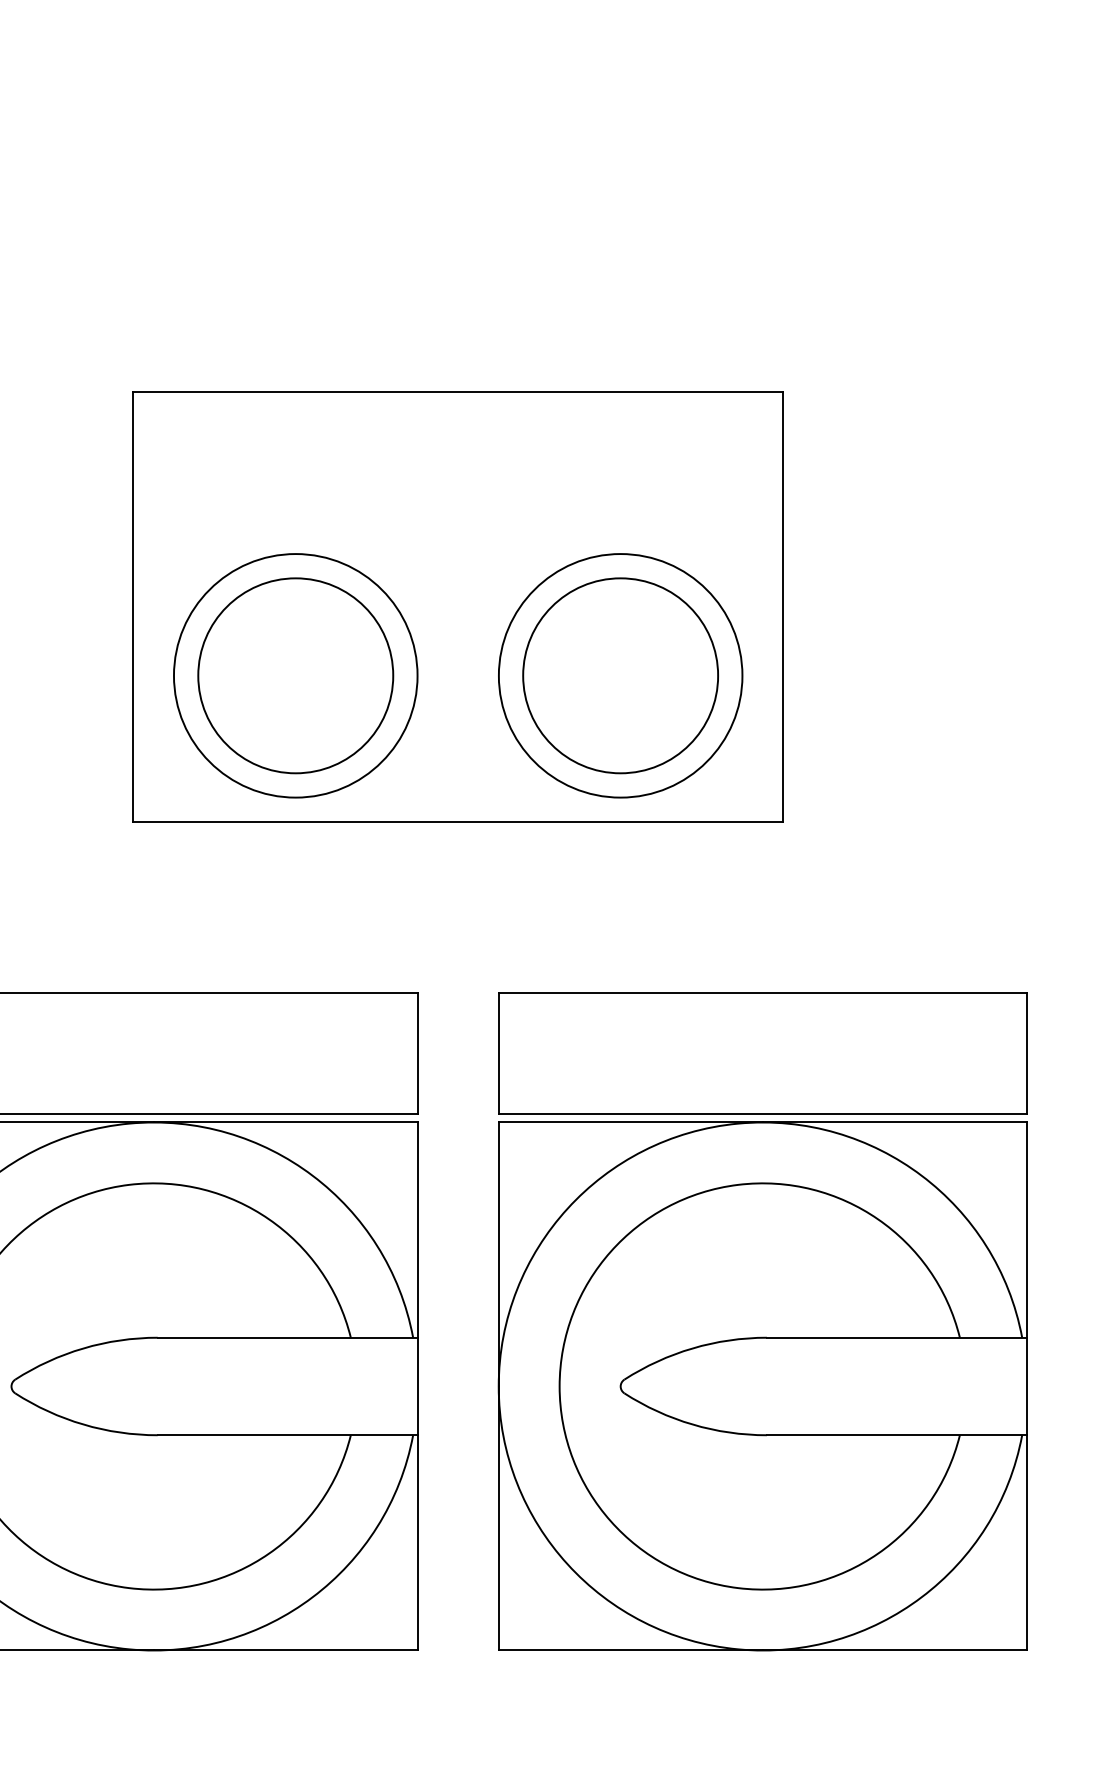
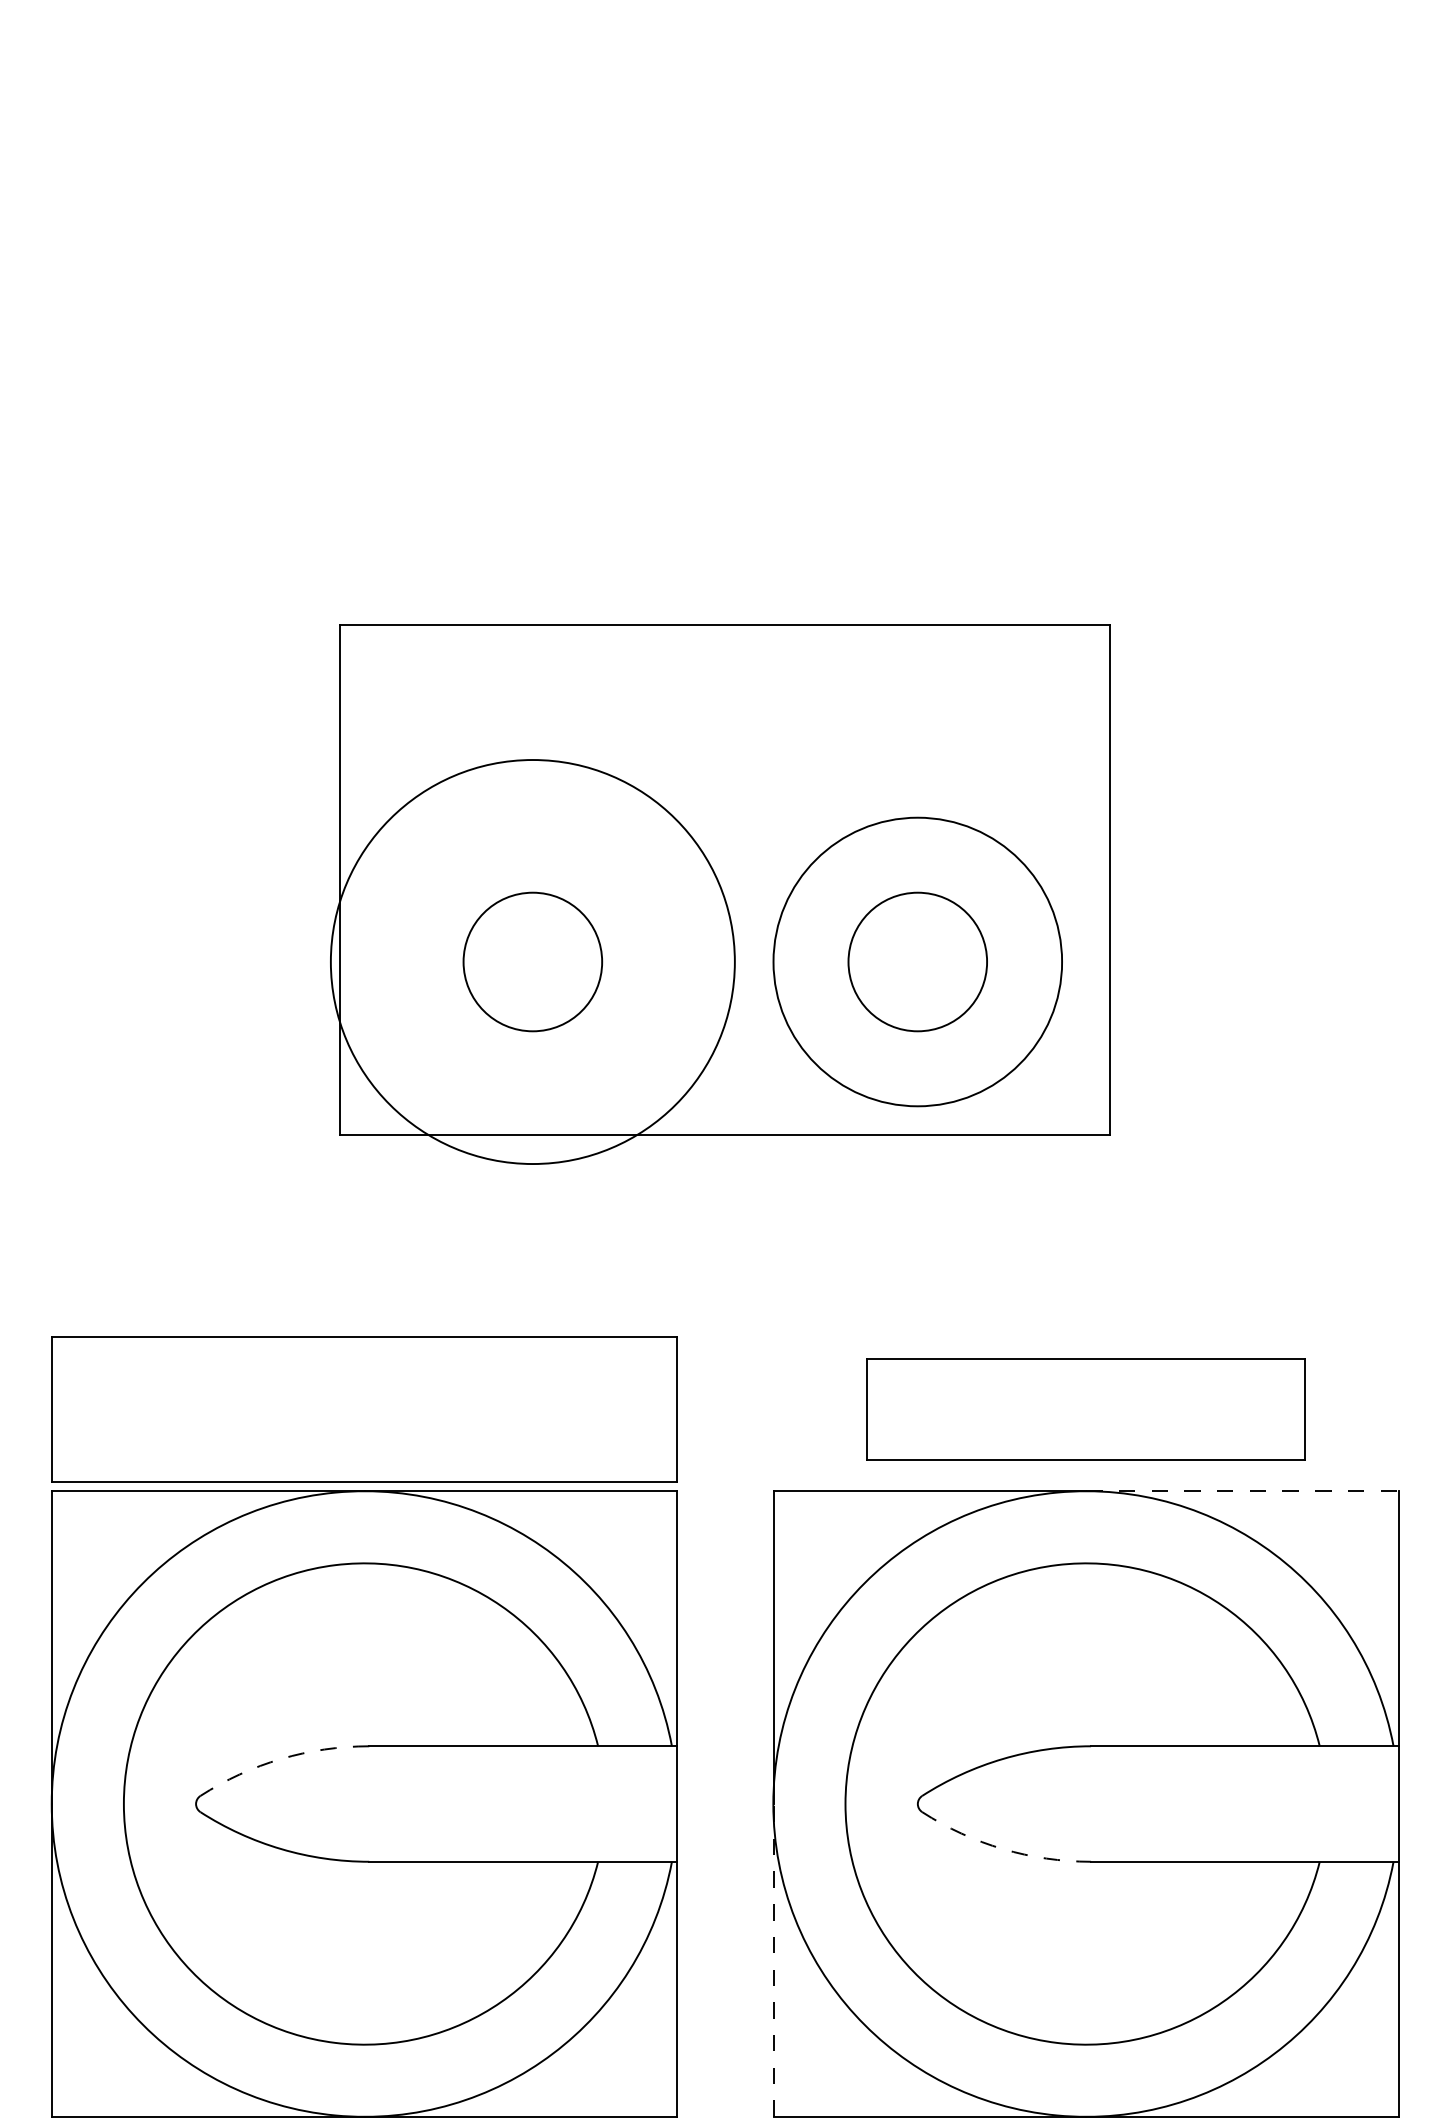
circle: (295, 675) -> (532, 961), size x0.6
circle: (295, 675) -> (532, 961), size x1.4
circle: (620, 675) -> (917, 961), size x0.6
part: (763, 1053) -> (1086, 1409), size x0.7
line: (895, 1122) -> (1243, 1491), solid -> dashed
arc: (83, 1348) -> (281, 1758), solid -> dashed
arc: (692, 1424) -> (1003, 1849), solid -> dashed
line: (498, 1517) -> (773, 1959), solid -> dashed

